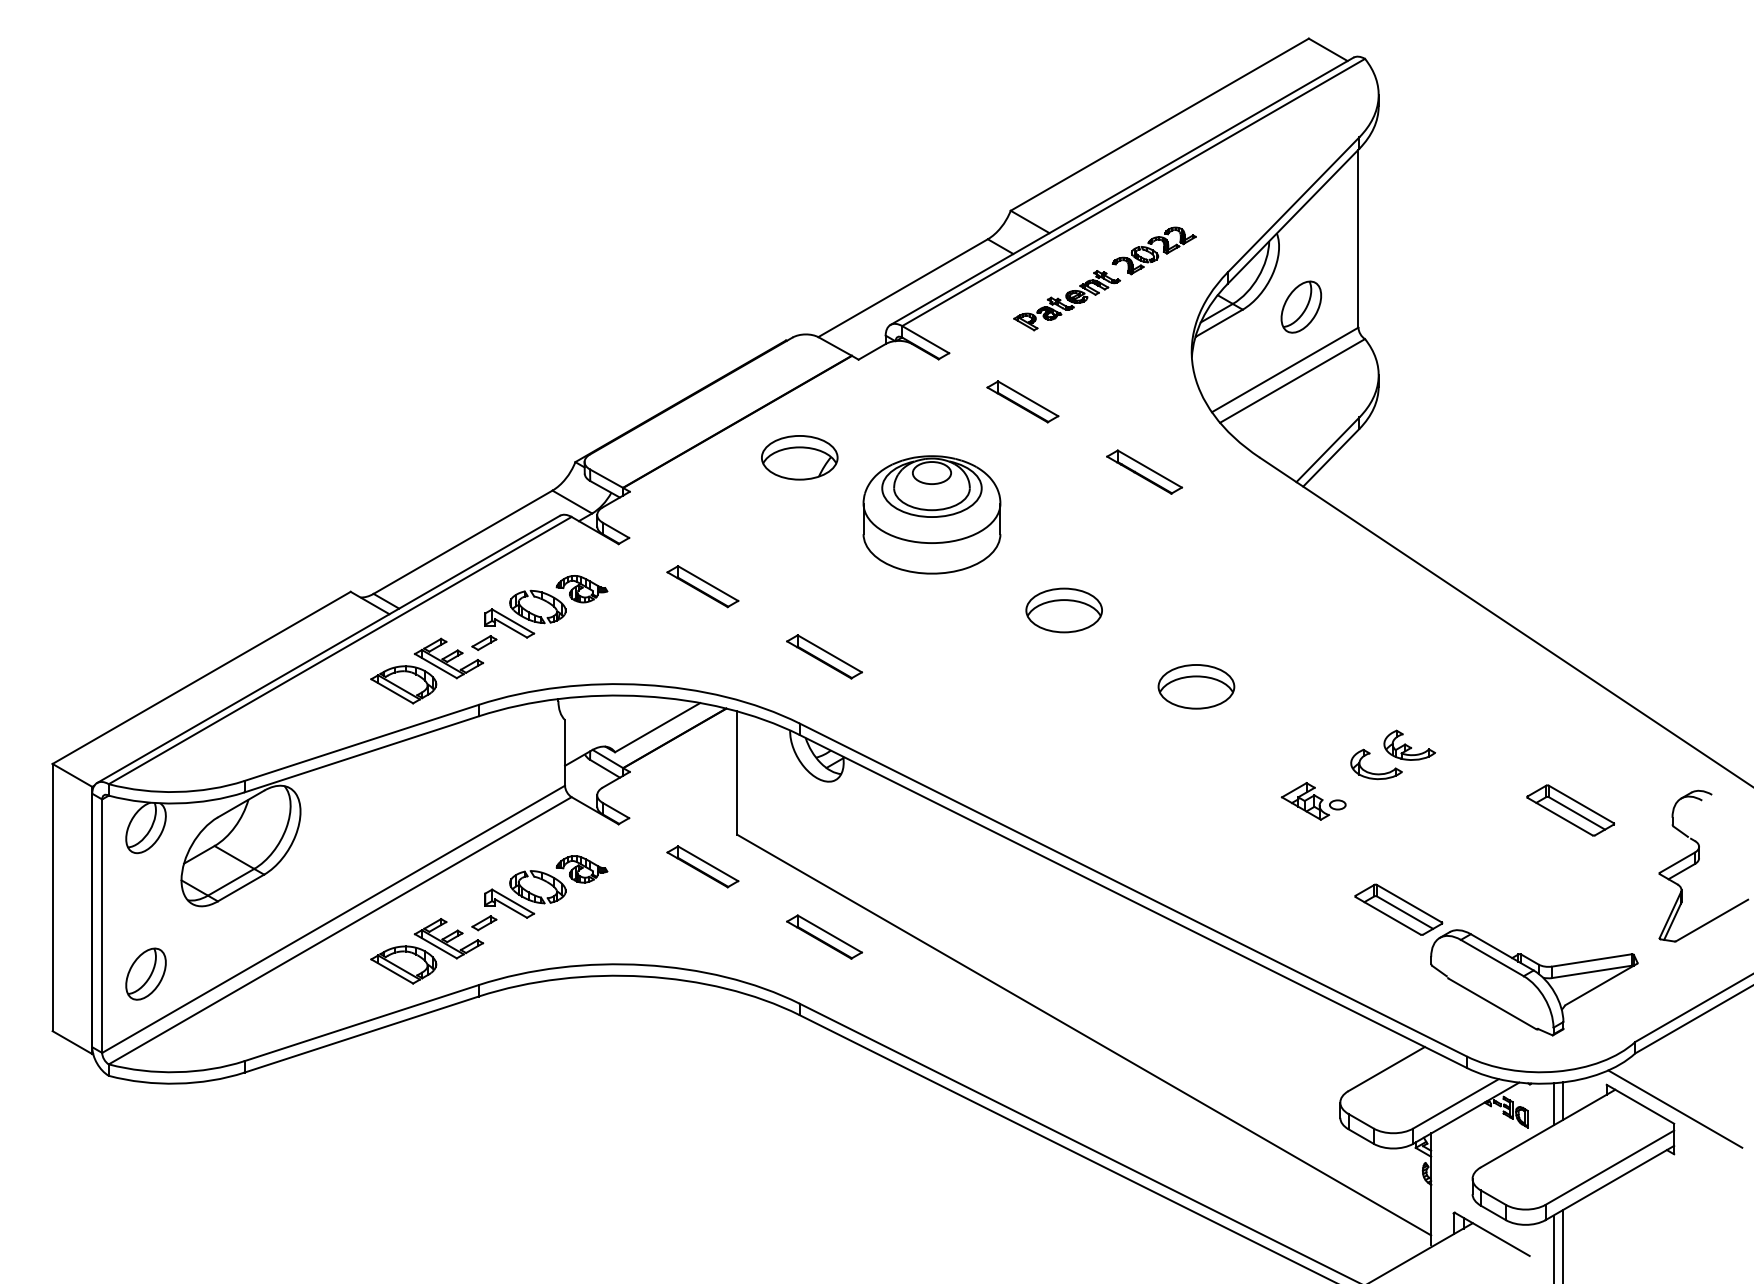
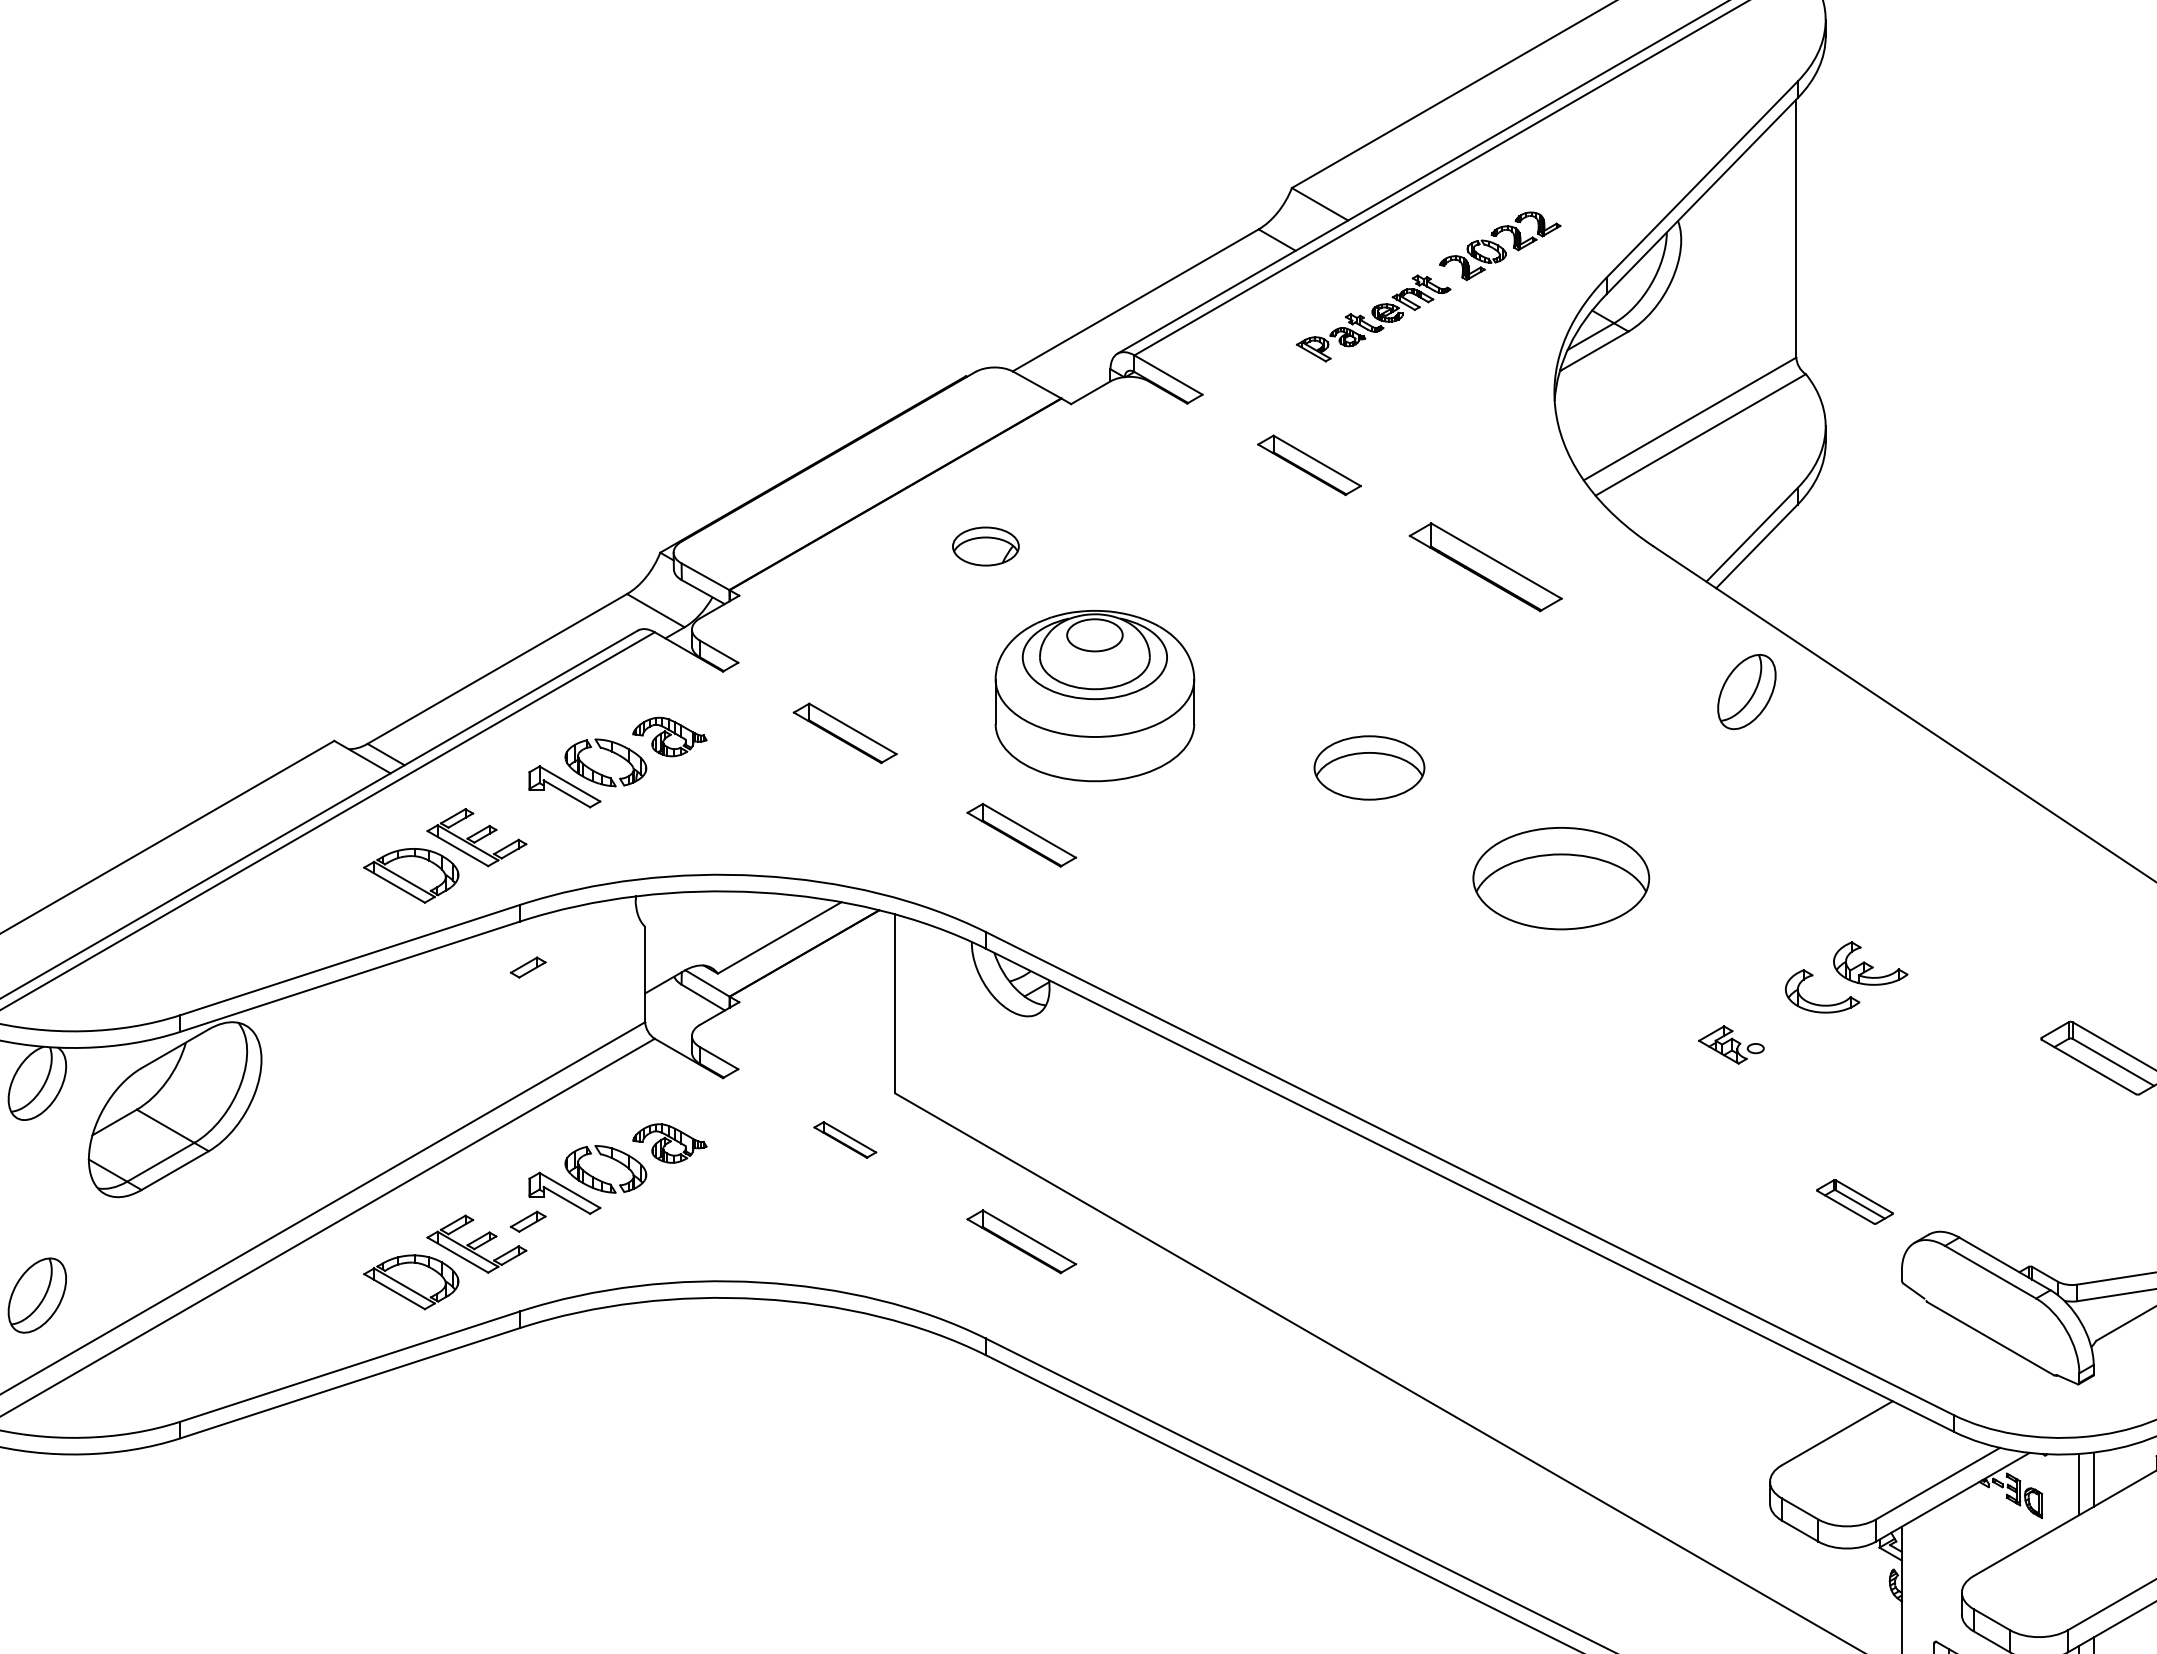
part: (1301, 306) -> (1747, 691), moved
part: (799, 457) -> (985, 546), size x0.6
part: (1144, 471) -> (1485, 566), size x1.4
part: (931, 514) -> (1094, 695), moved
part: (484, 642) -> (528, 966), moved
part: (1196, 686) -> (1561, 878), size x1.6
part: (1313, 801) -> (1731, 1045), size x0.7
part: (702, 866) -> (844, 1139), size x0.6
part: (1398, 909) -> (1854, 1201), size x0.6

